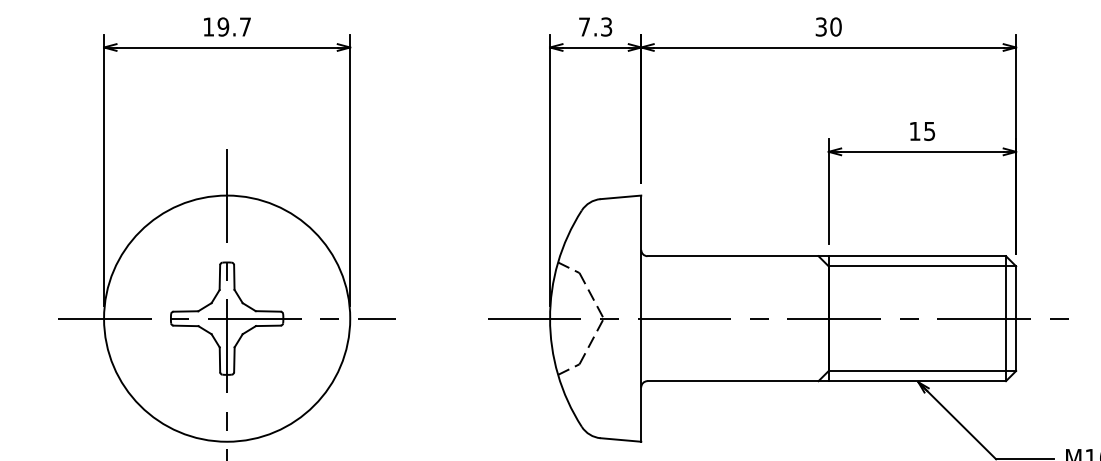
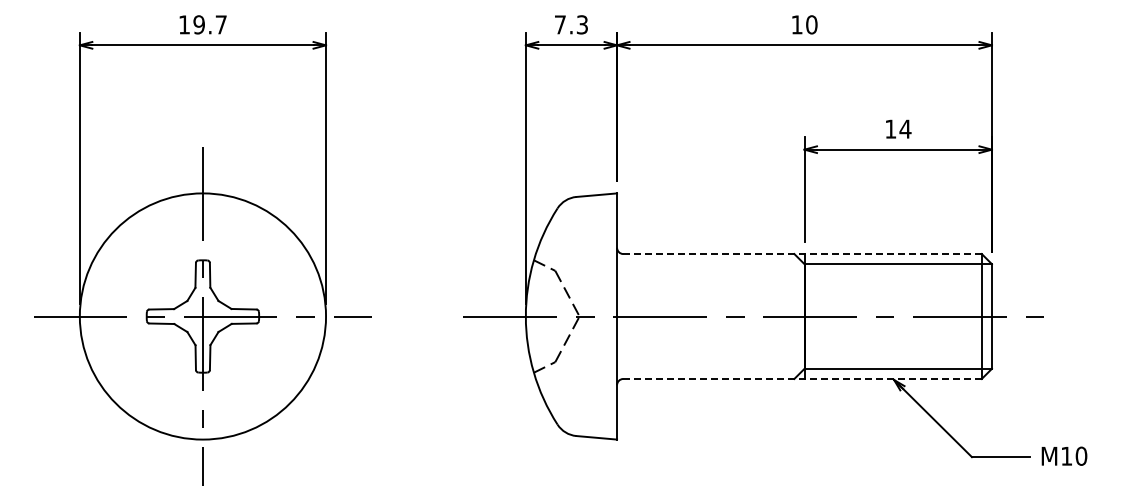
text: (820, 26) -> (796, 24), 30 -> 10
text: (929, 130) -> (905, 128), 15 -> 14
line: (827, 256) -> (803, 254), solid -> dashed
line: (827, 380) -> (803, 378), solid -> dashed

